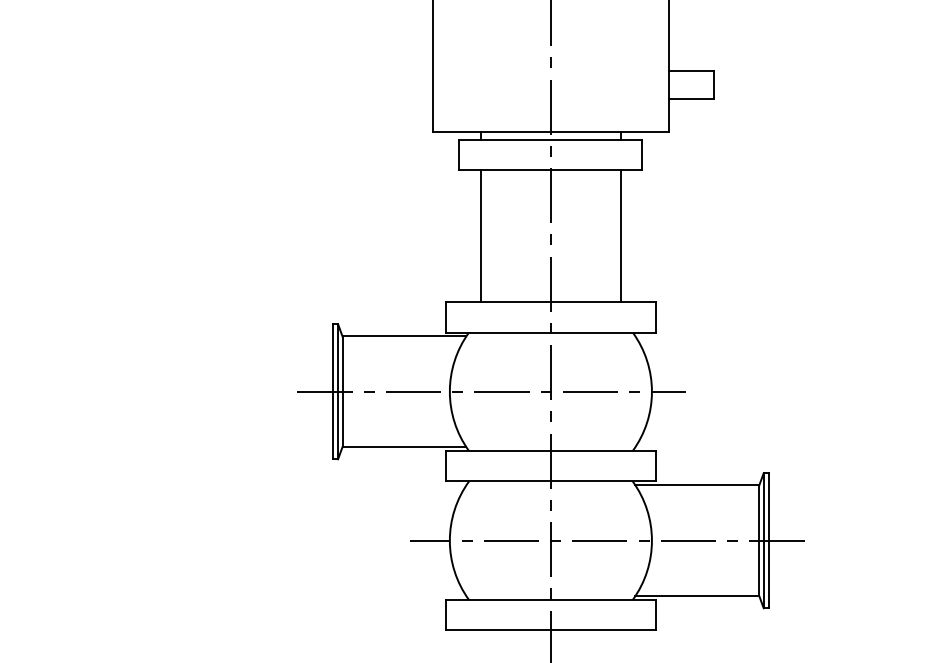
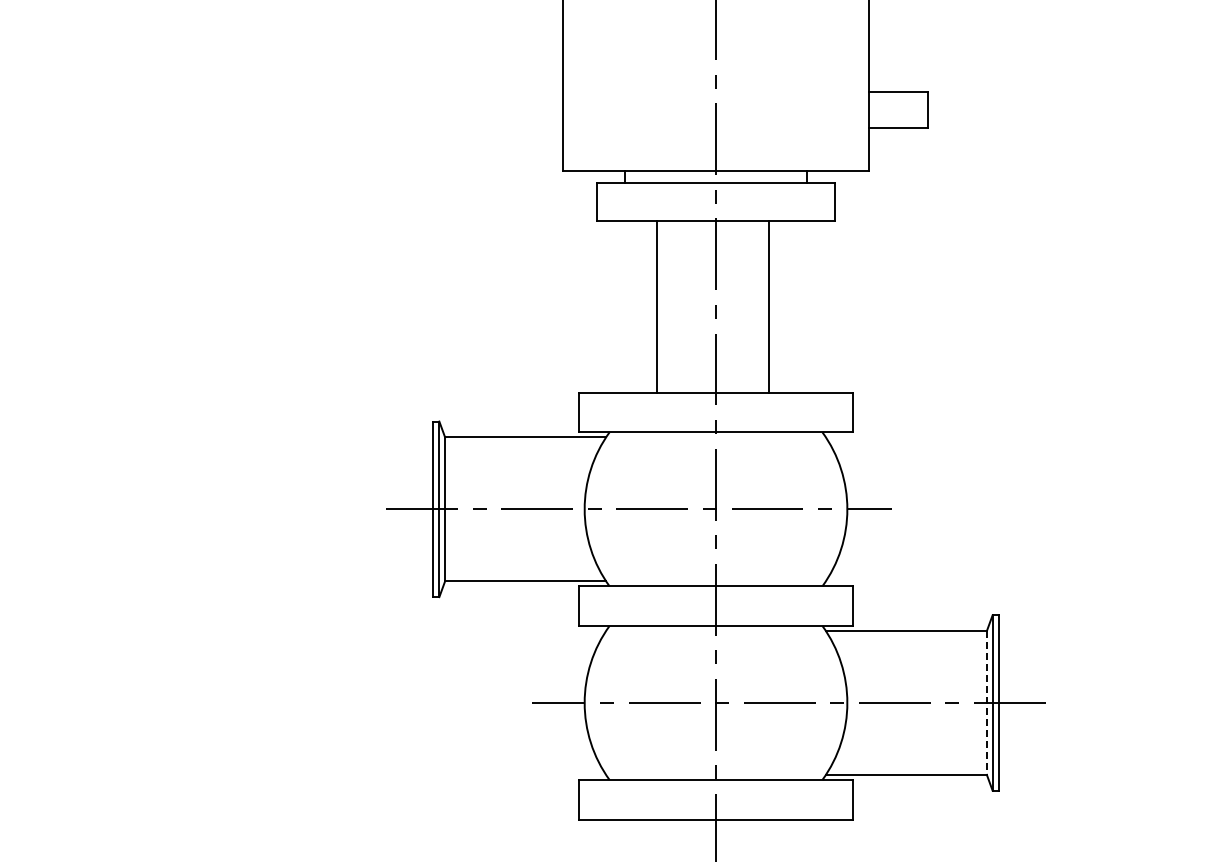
line: (481, 235) -> (657, 306), moved
line: (620, 235) -> (768, 306), moved
line: (758, 540) -> (986, 702), solid -> dashed

